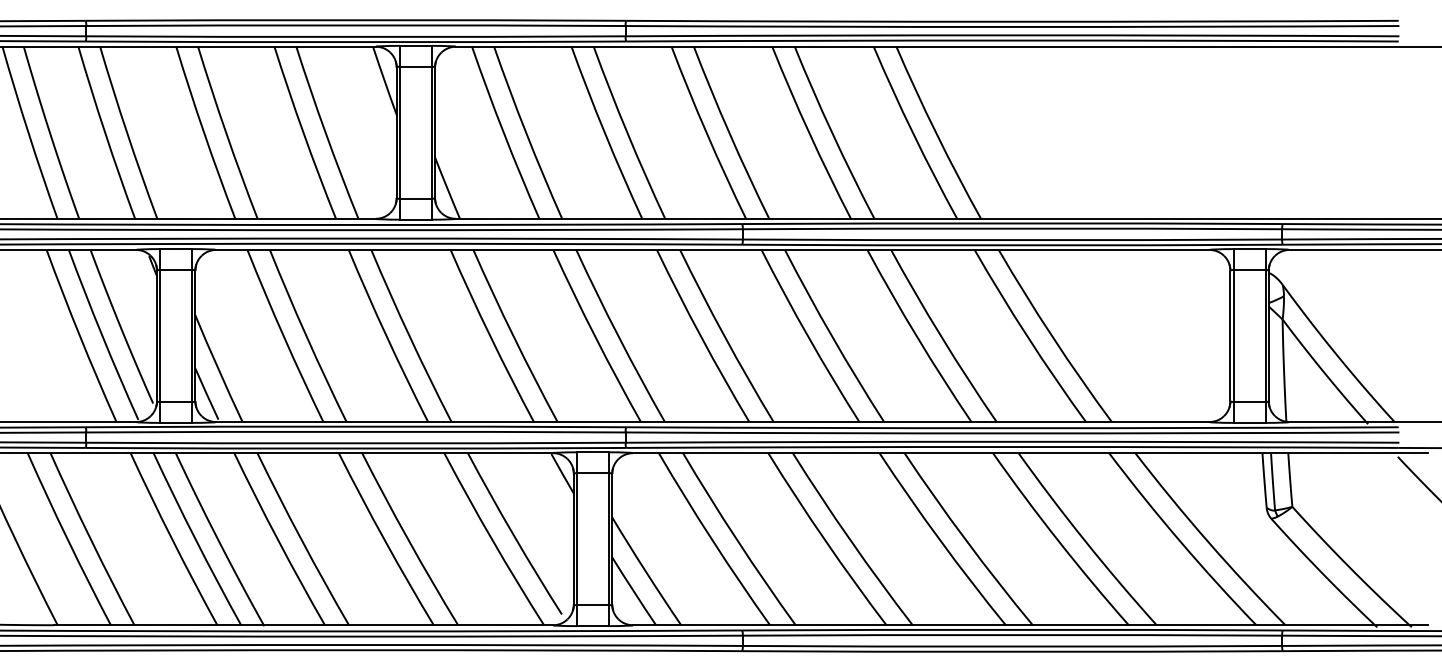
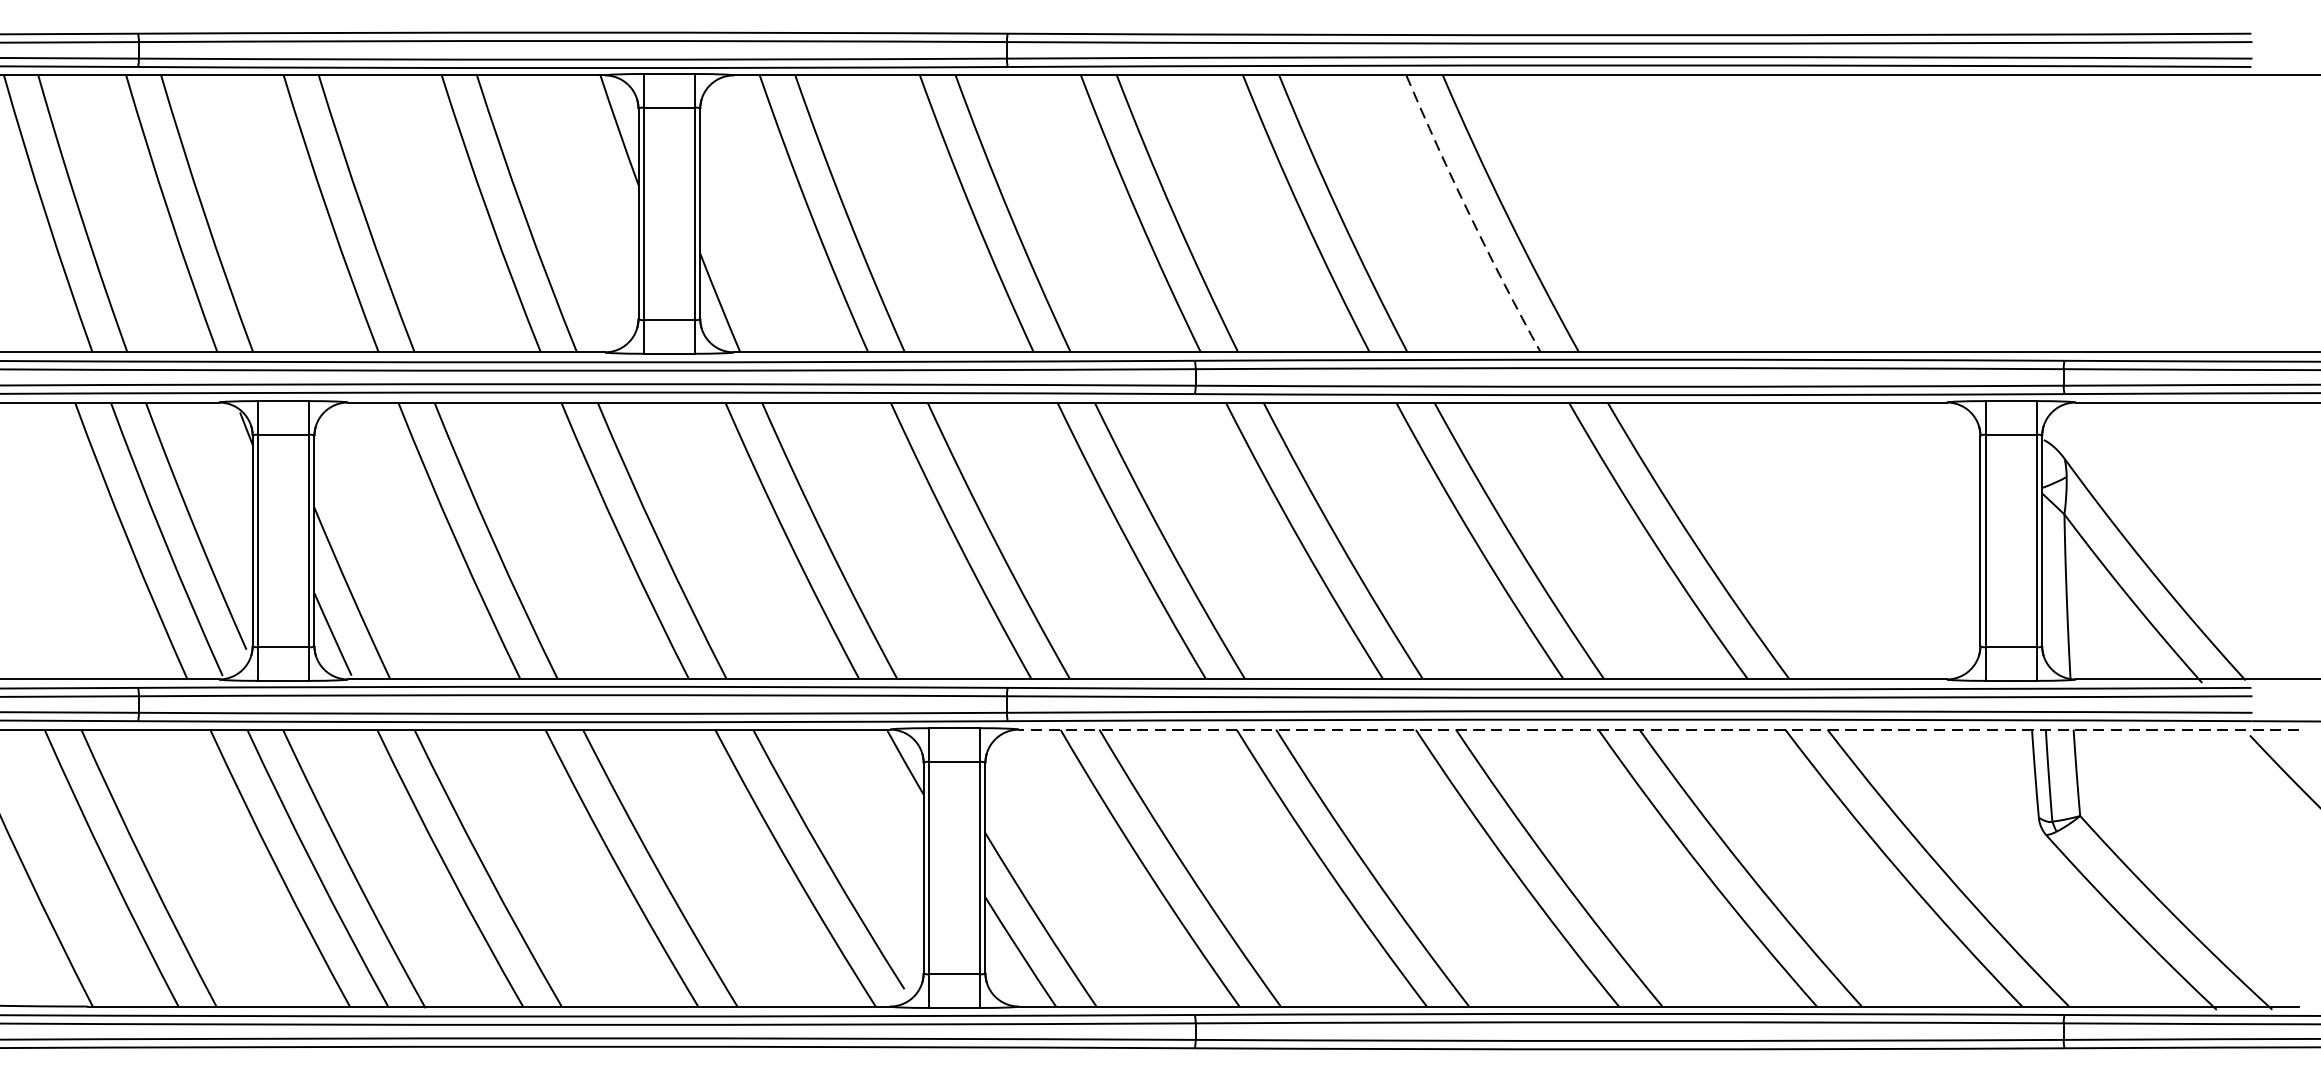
arc: (913, 133) -> (1470, 215), solid -> dashed
line: (1030, 453) -> (1658, 730), solid -> dashed

